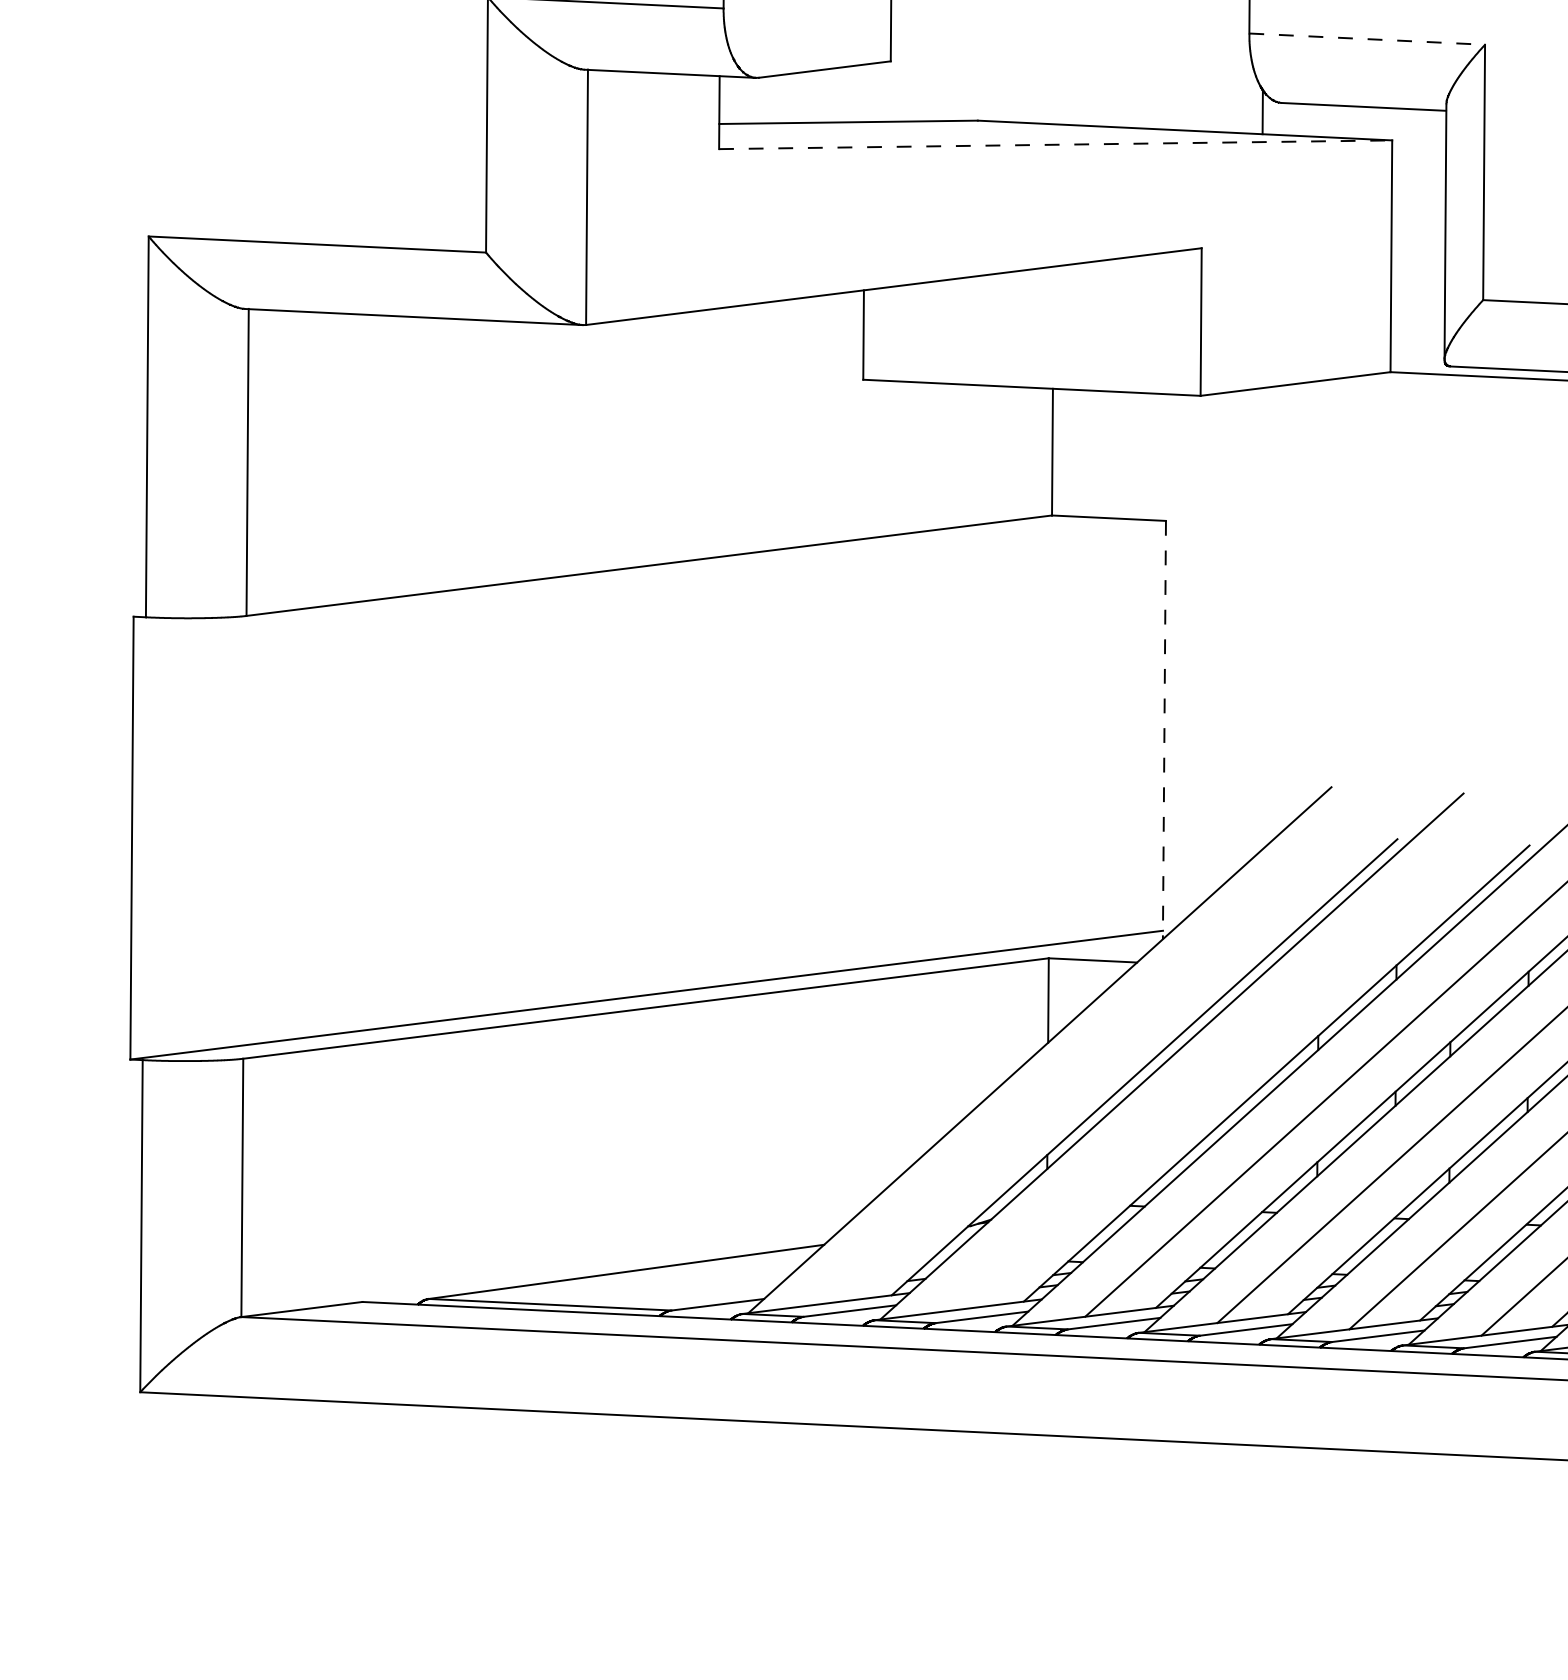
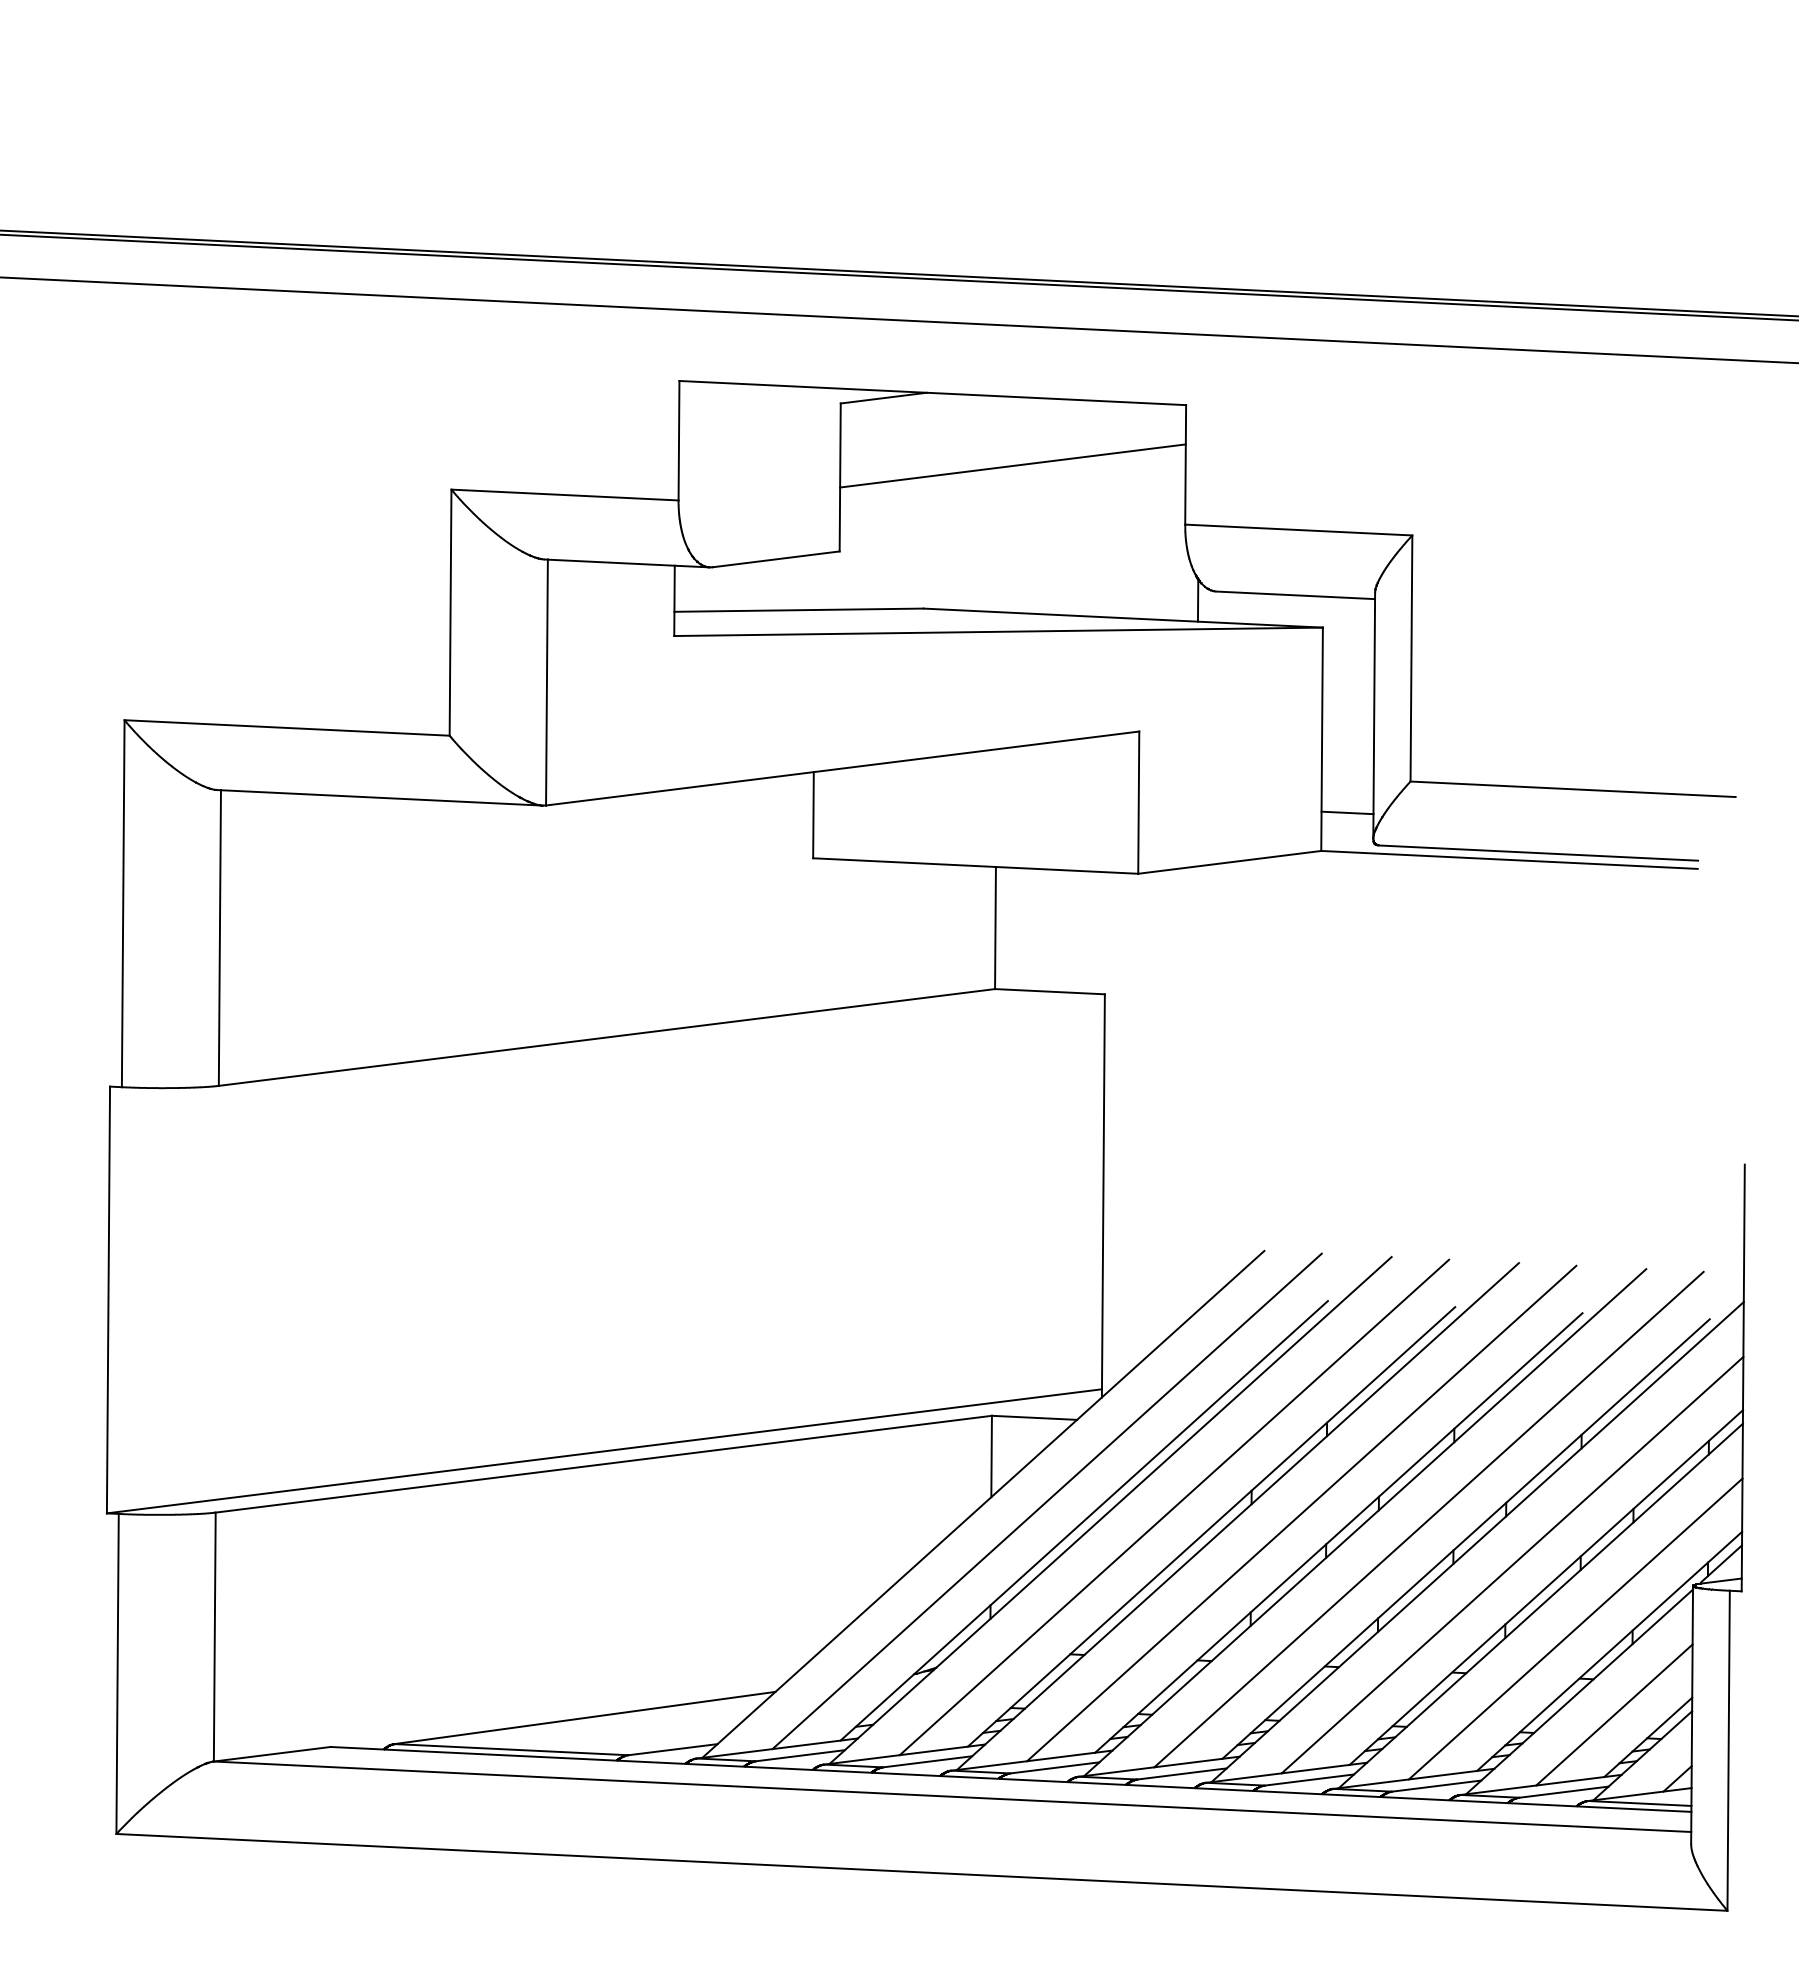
line: (1366, 39) -> (1298, 530), dashed -> solid
line: (1056, 144) -> (999, 631), dashed -> solid
line: (1417, 332) -> (1347, 812), added
line: (1164, 729) -> (1103, 1195), dashed -> solid
line: (1105, 1047) -> (1046, 1501), added
line: (1238, 1053) -> (1174, 1507), added

